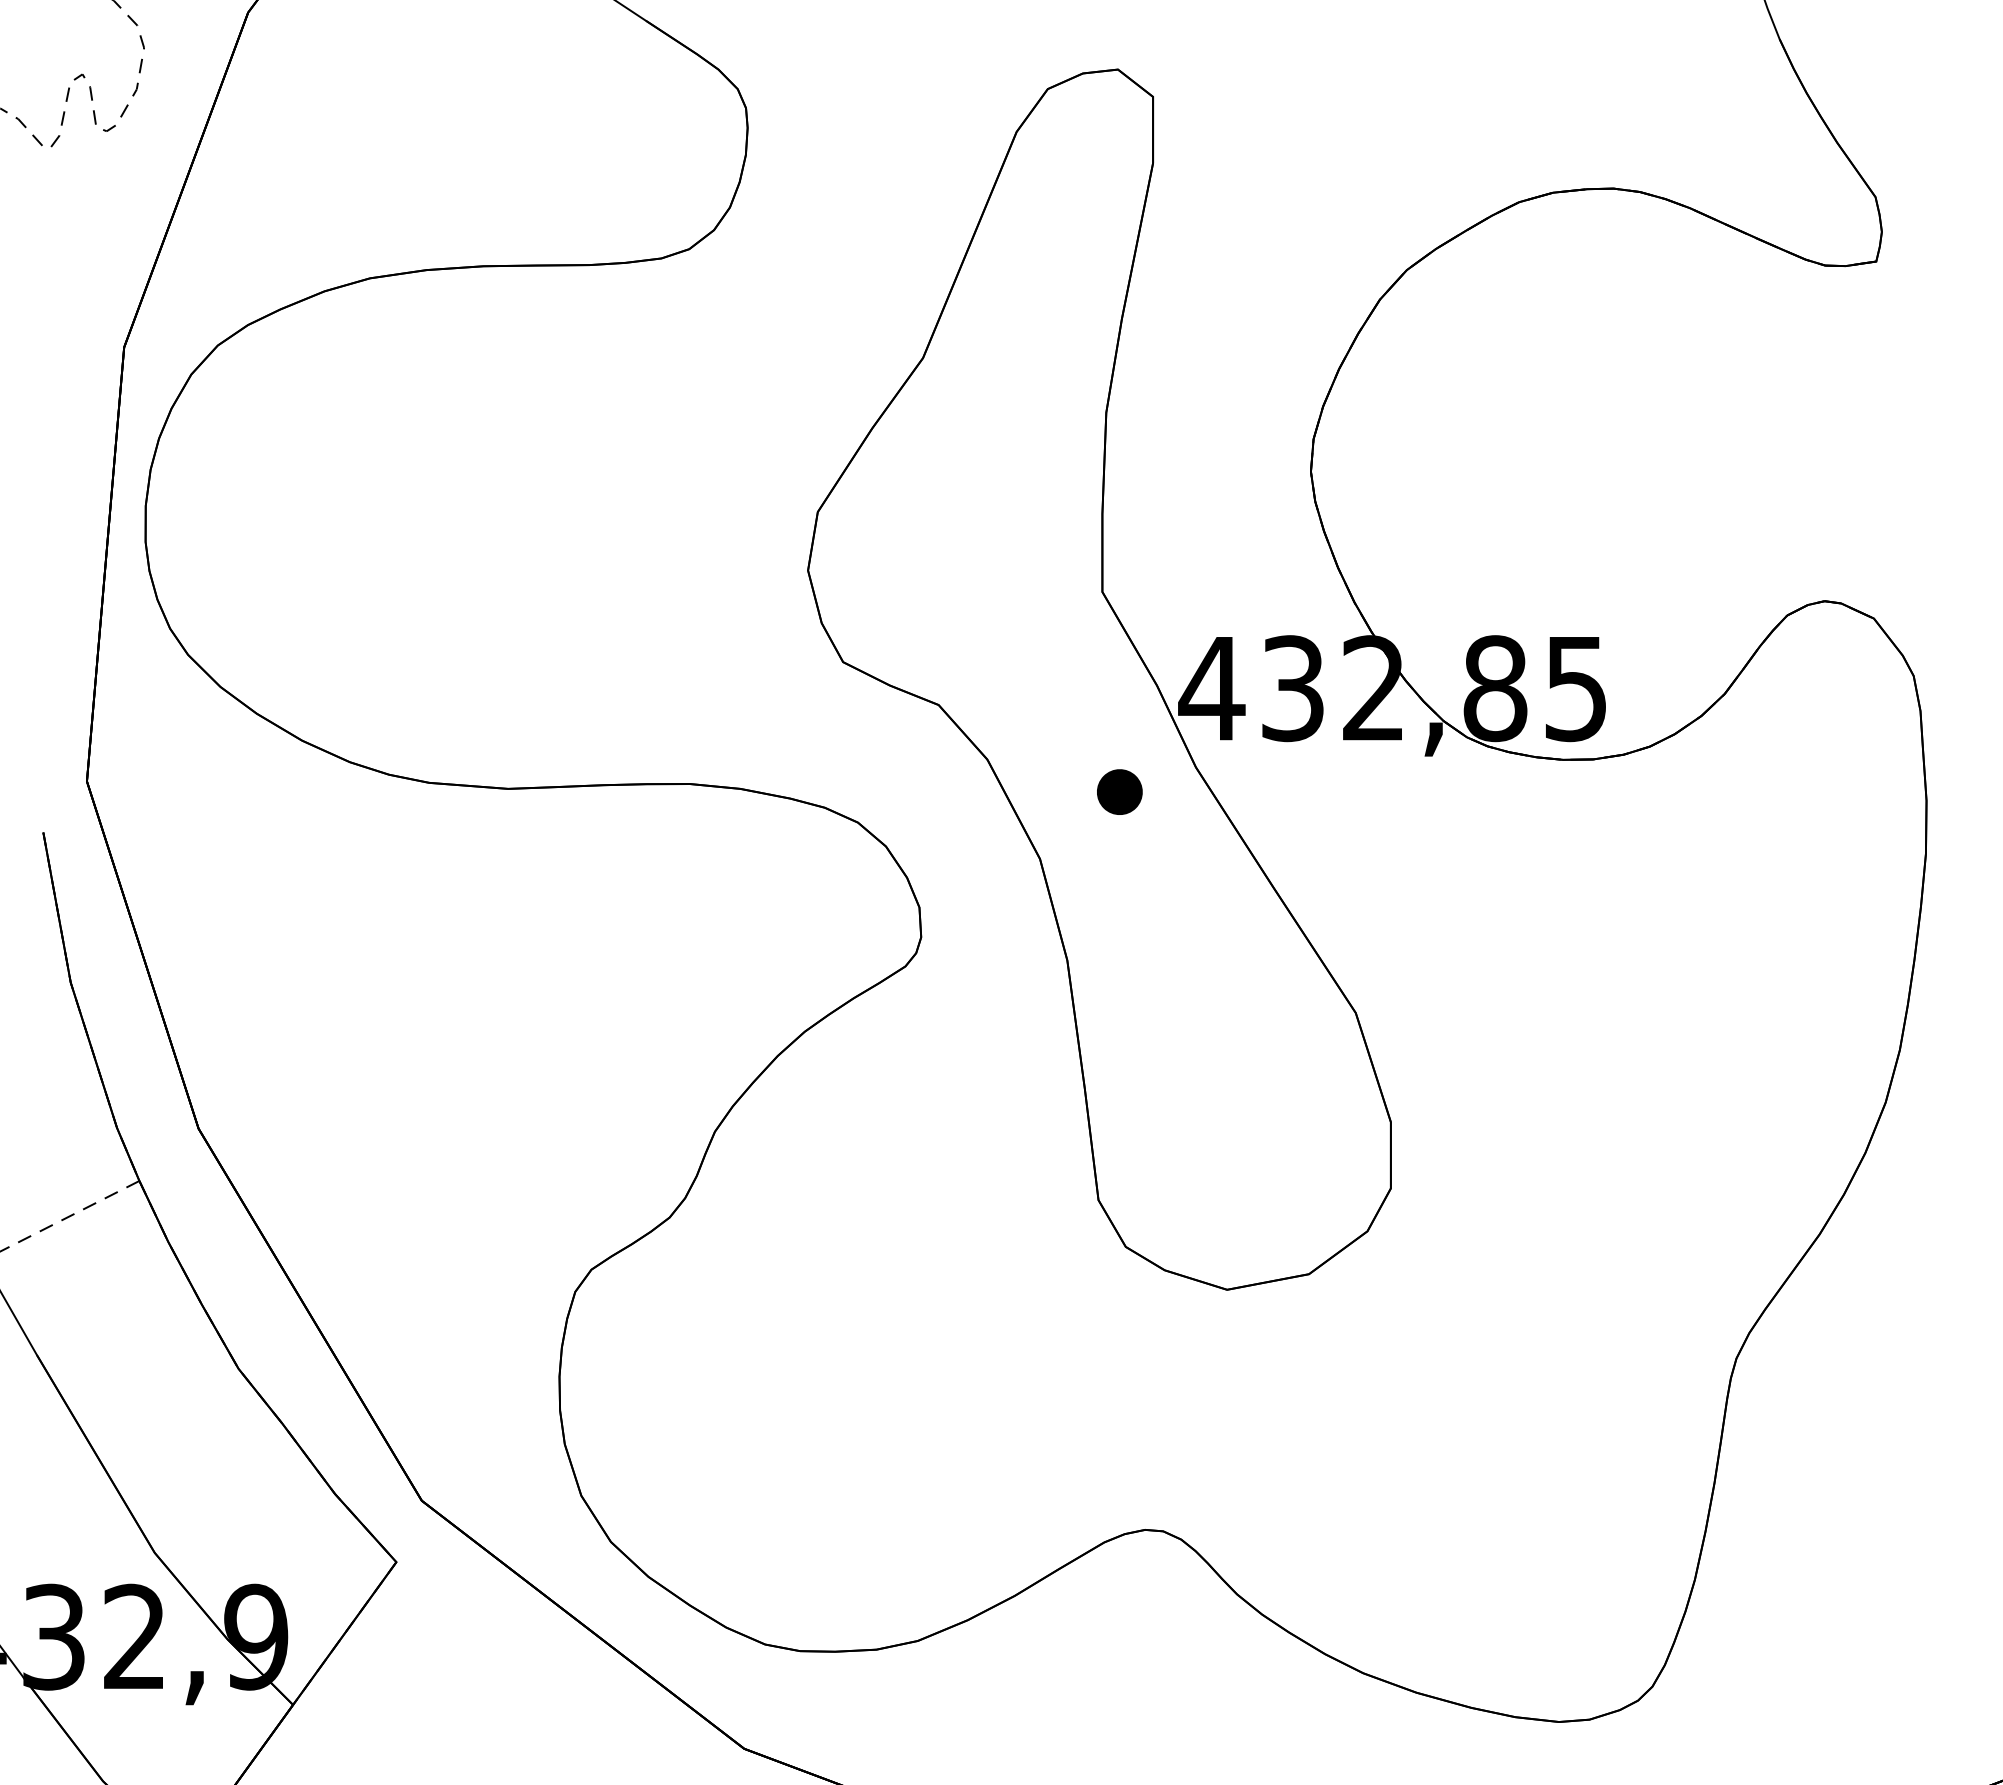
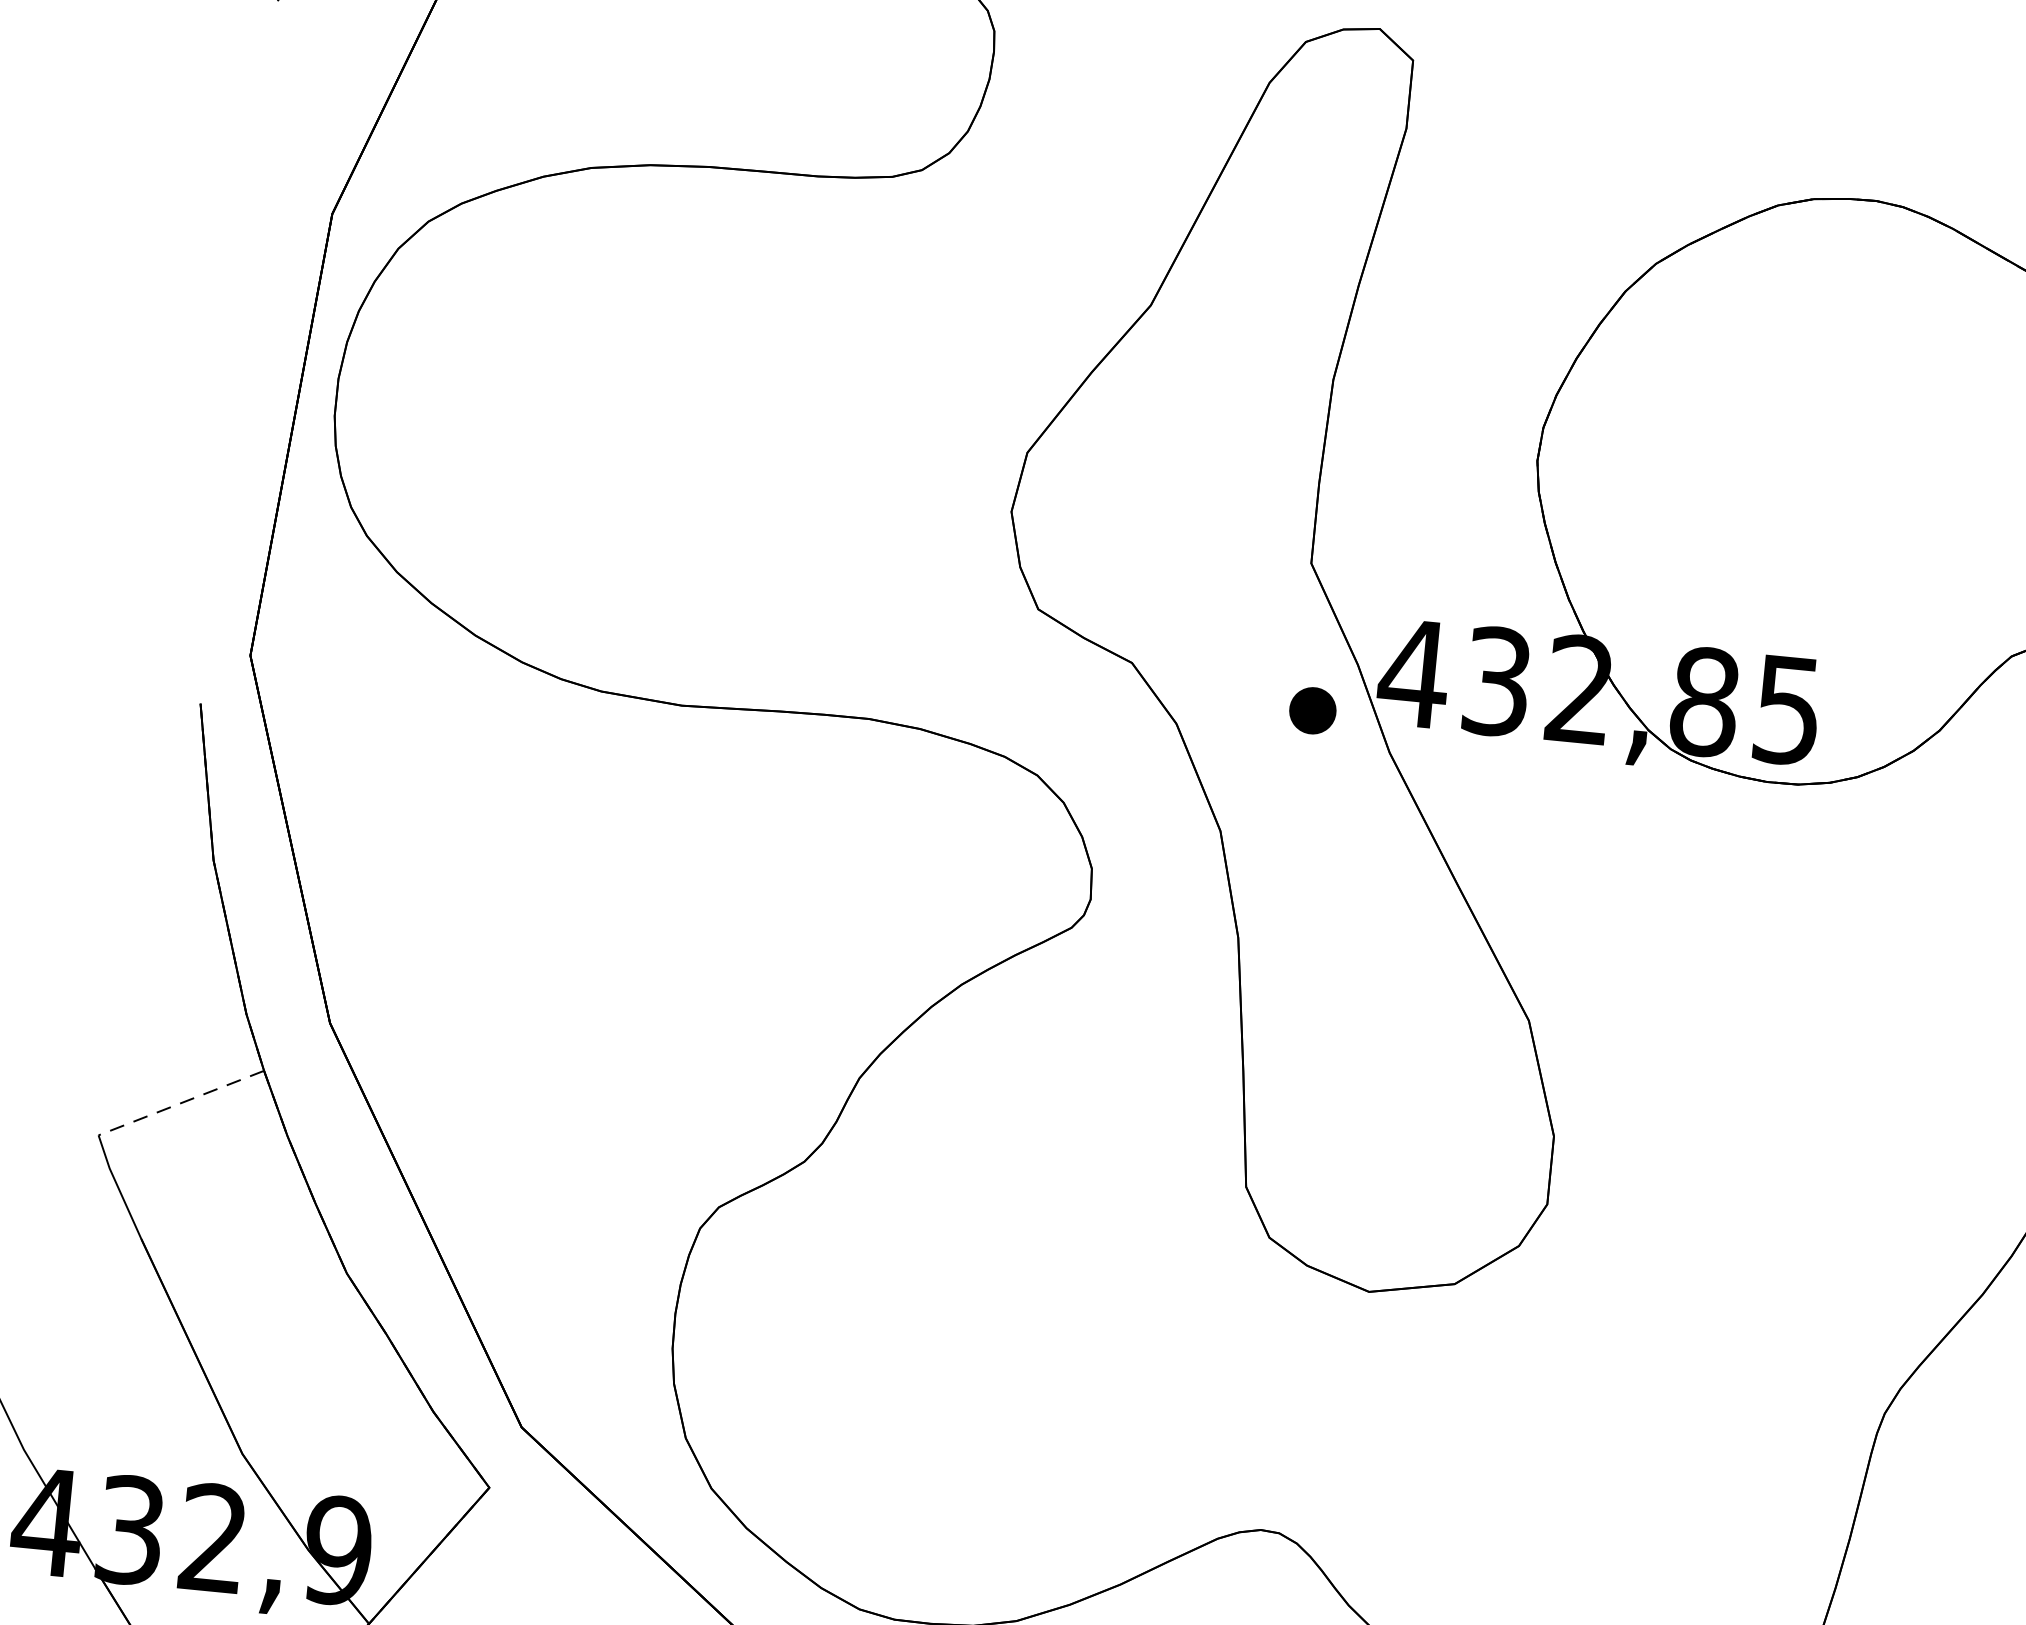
part: (1119, 791) -> (1312, 710), moved

